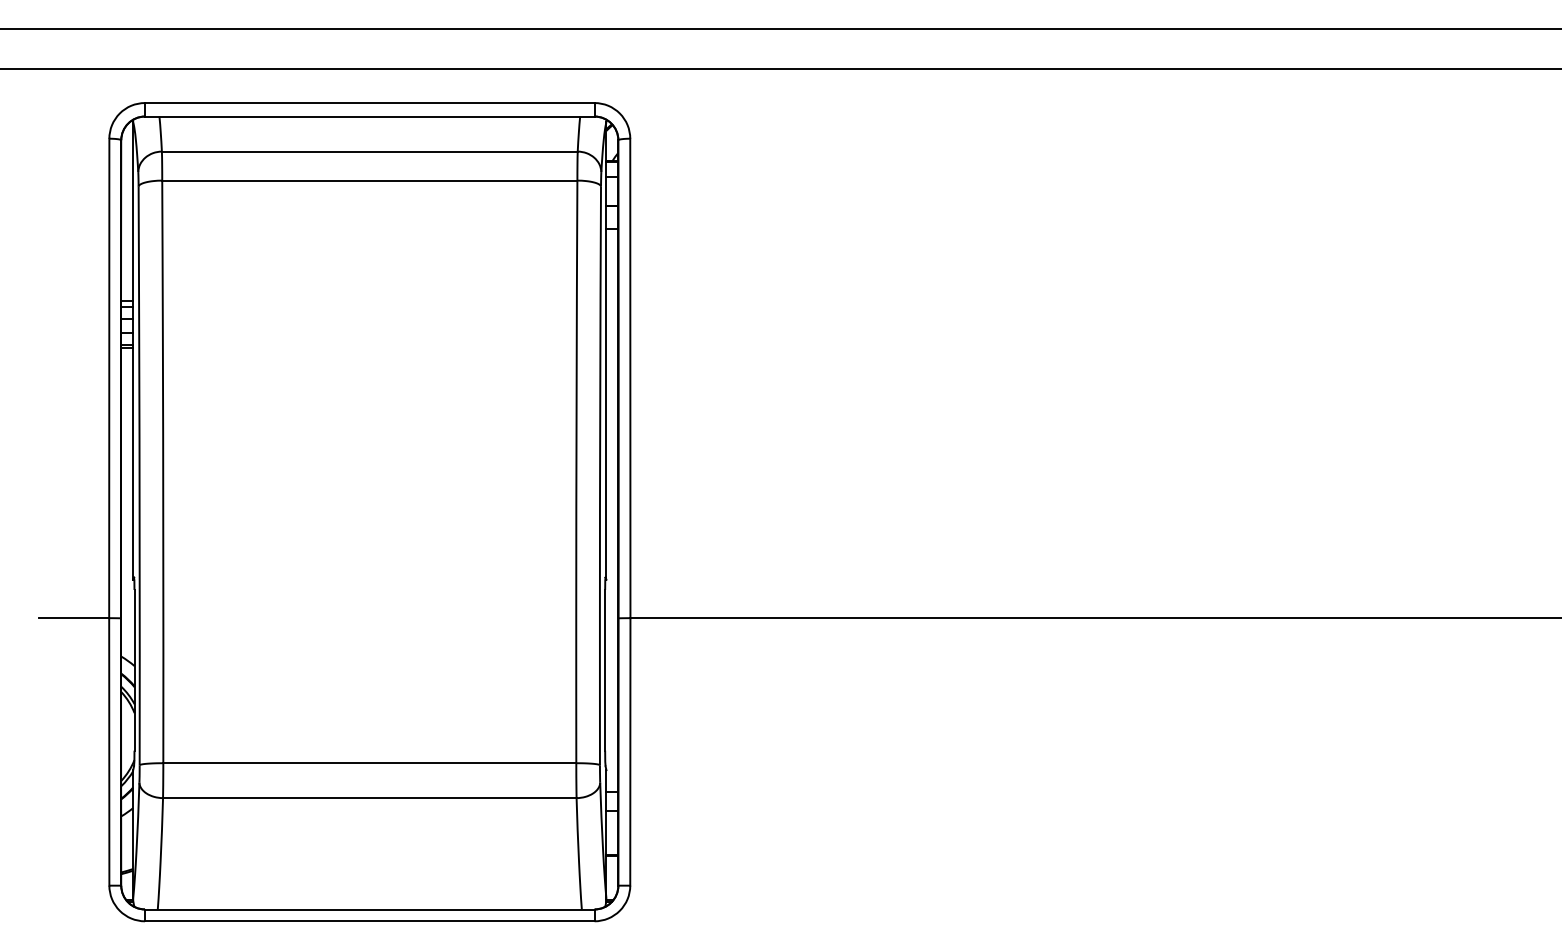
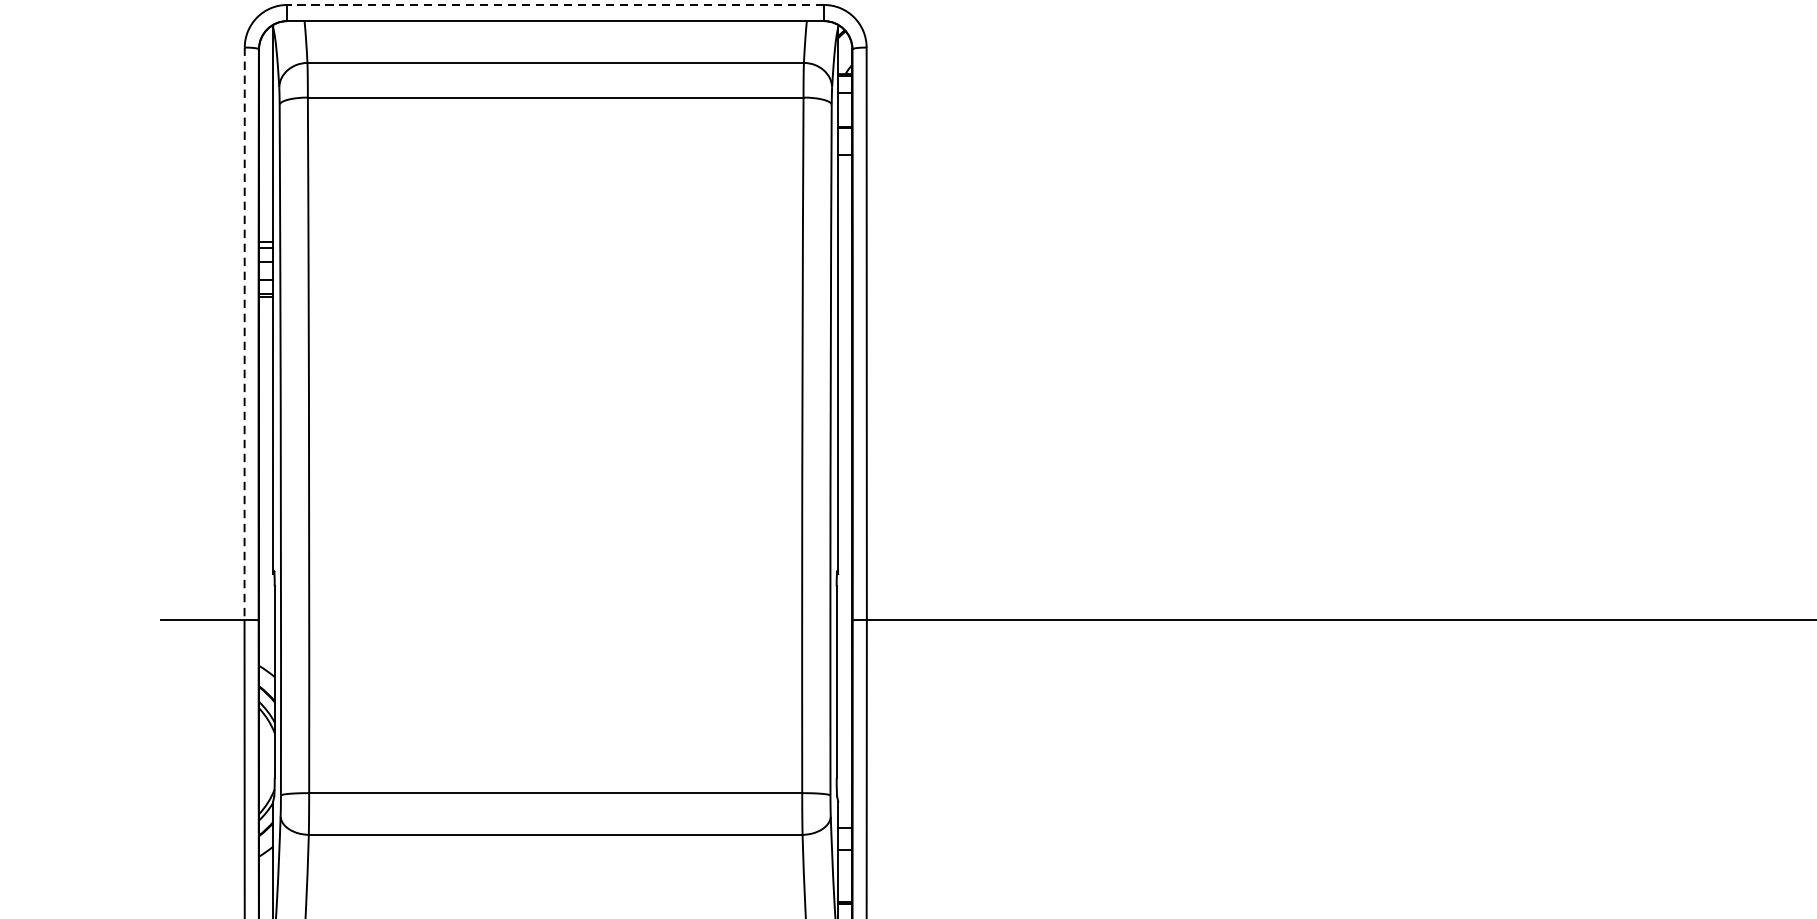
line: (369, 103) -> (555, 5), solid -> dashed
line: (109, 378) -> (244, 333), solid -> dashed

